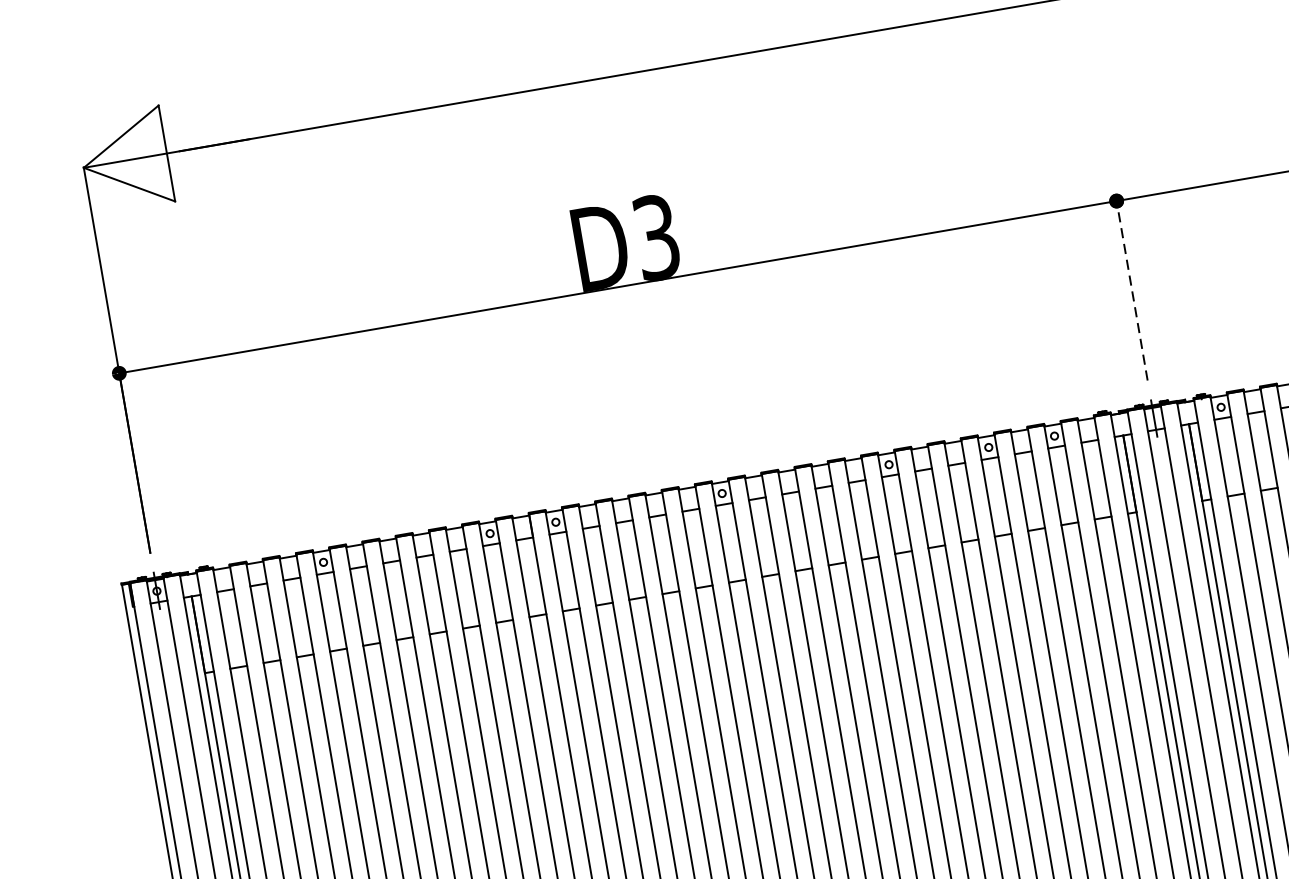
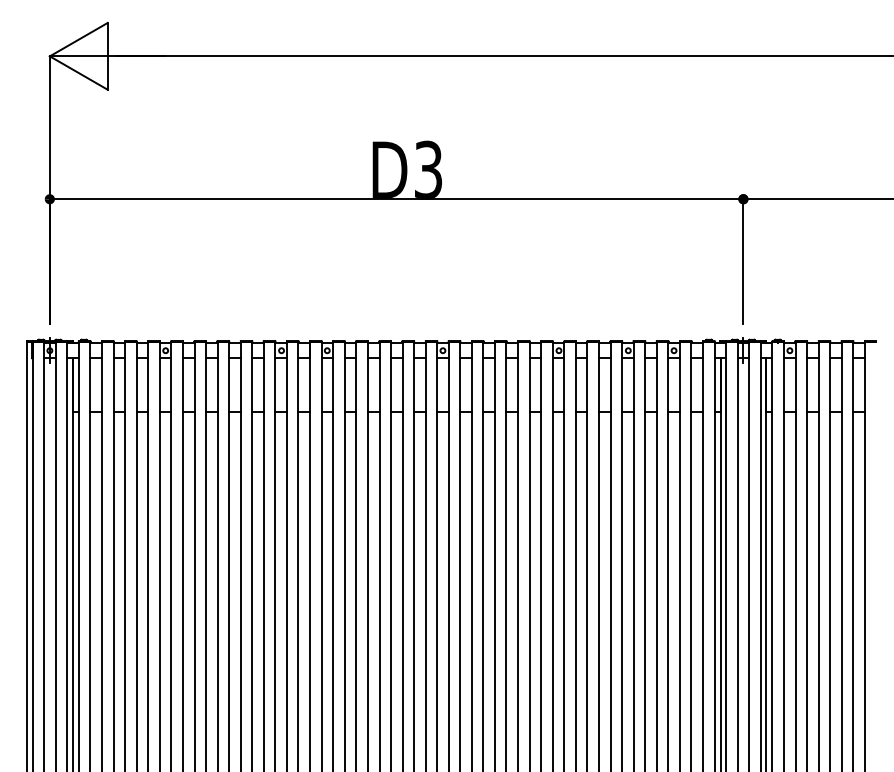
line: (1132, 290) -> (743, 261), dashed -> solid

